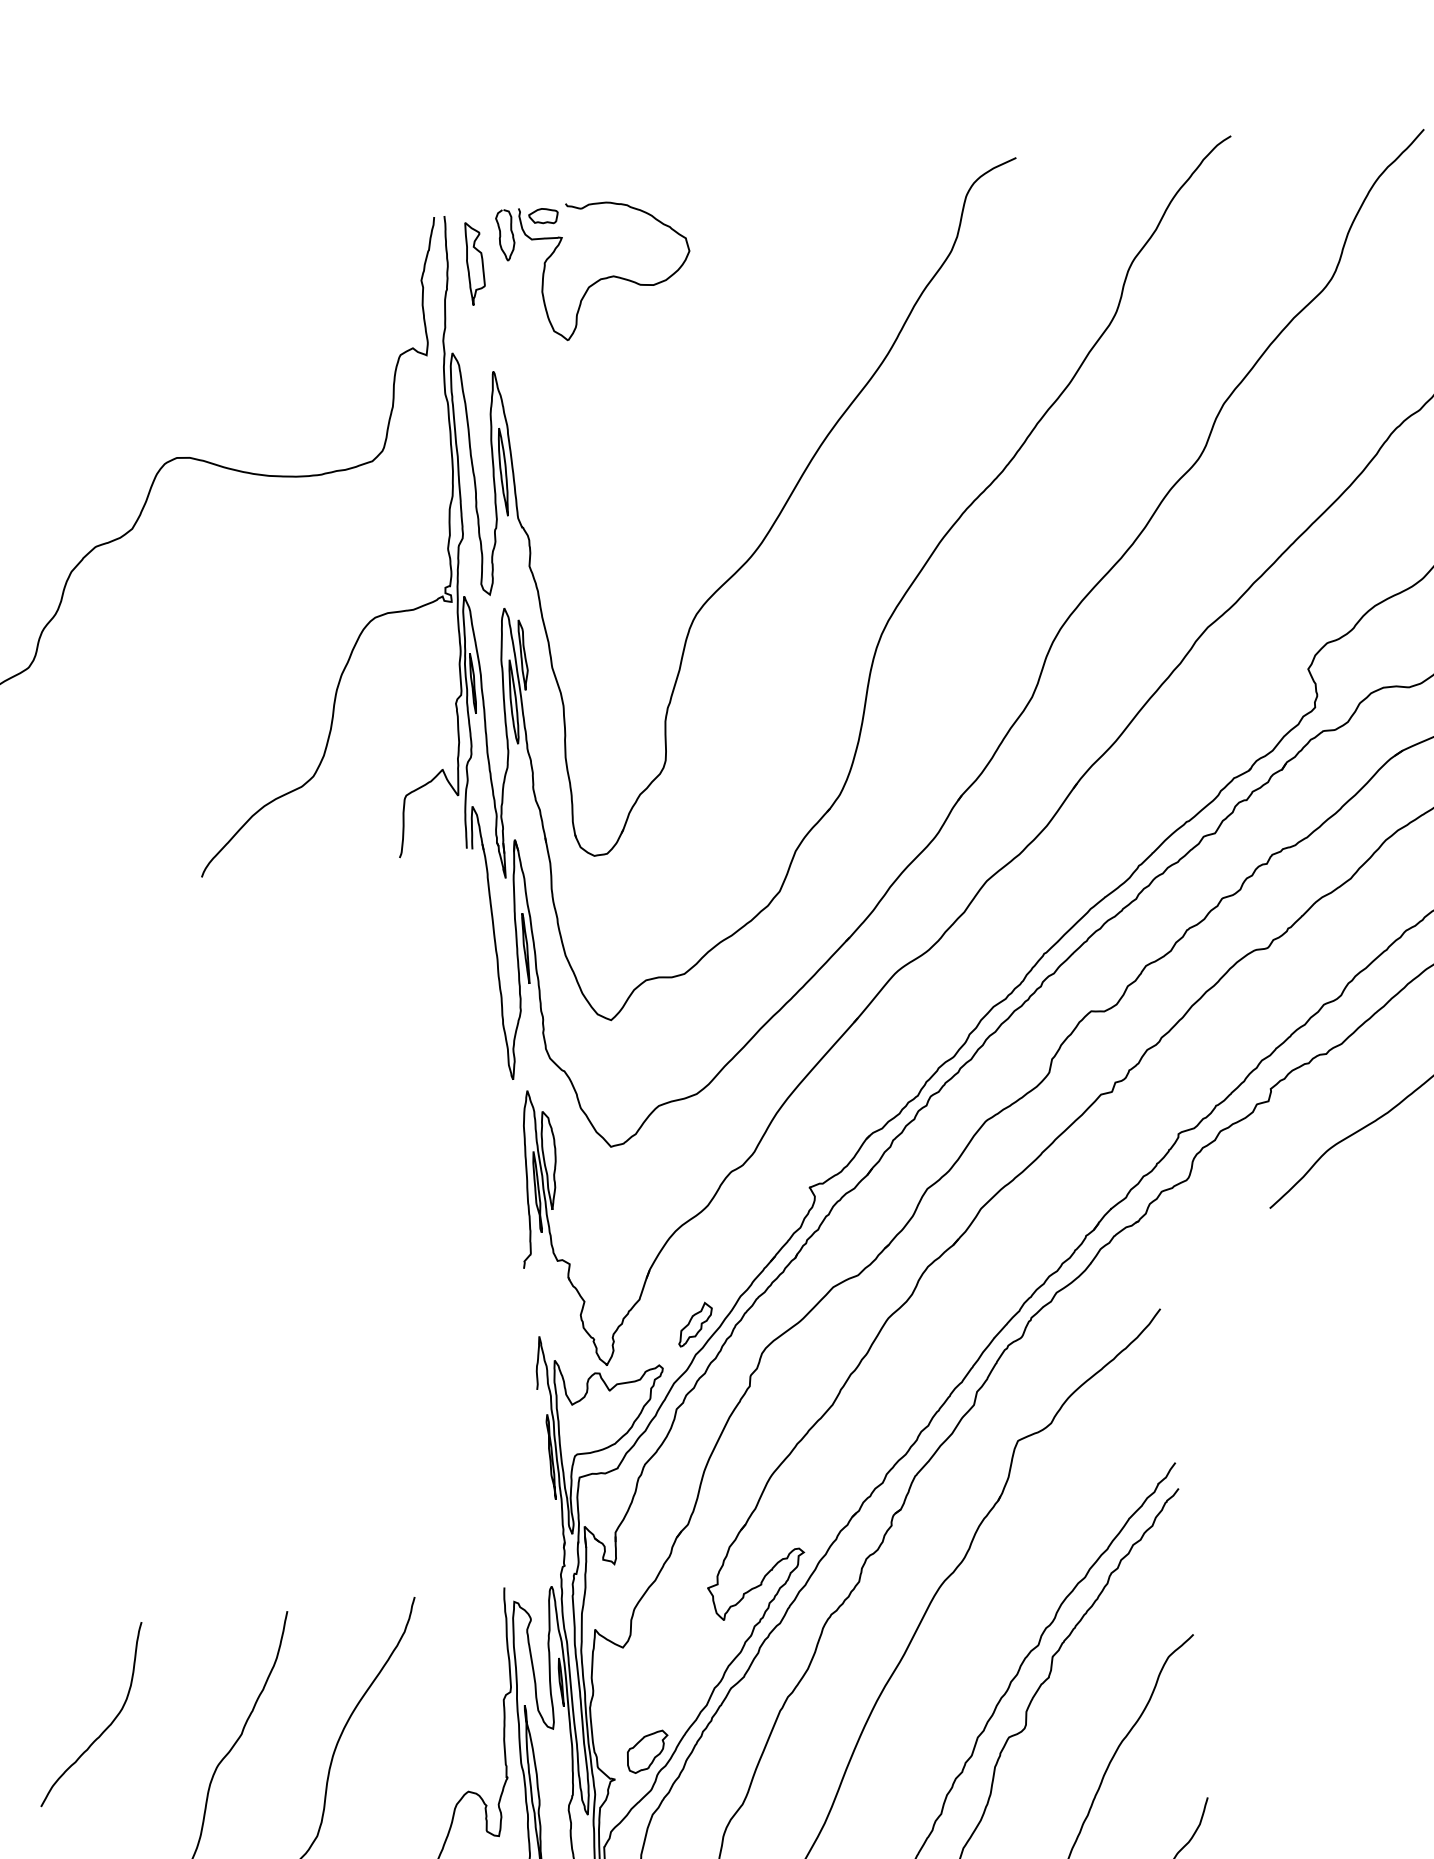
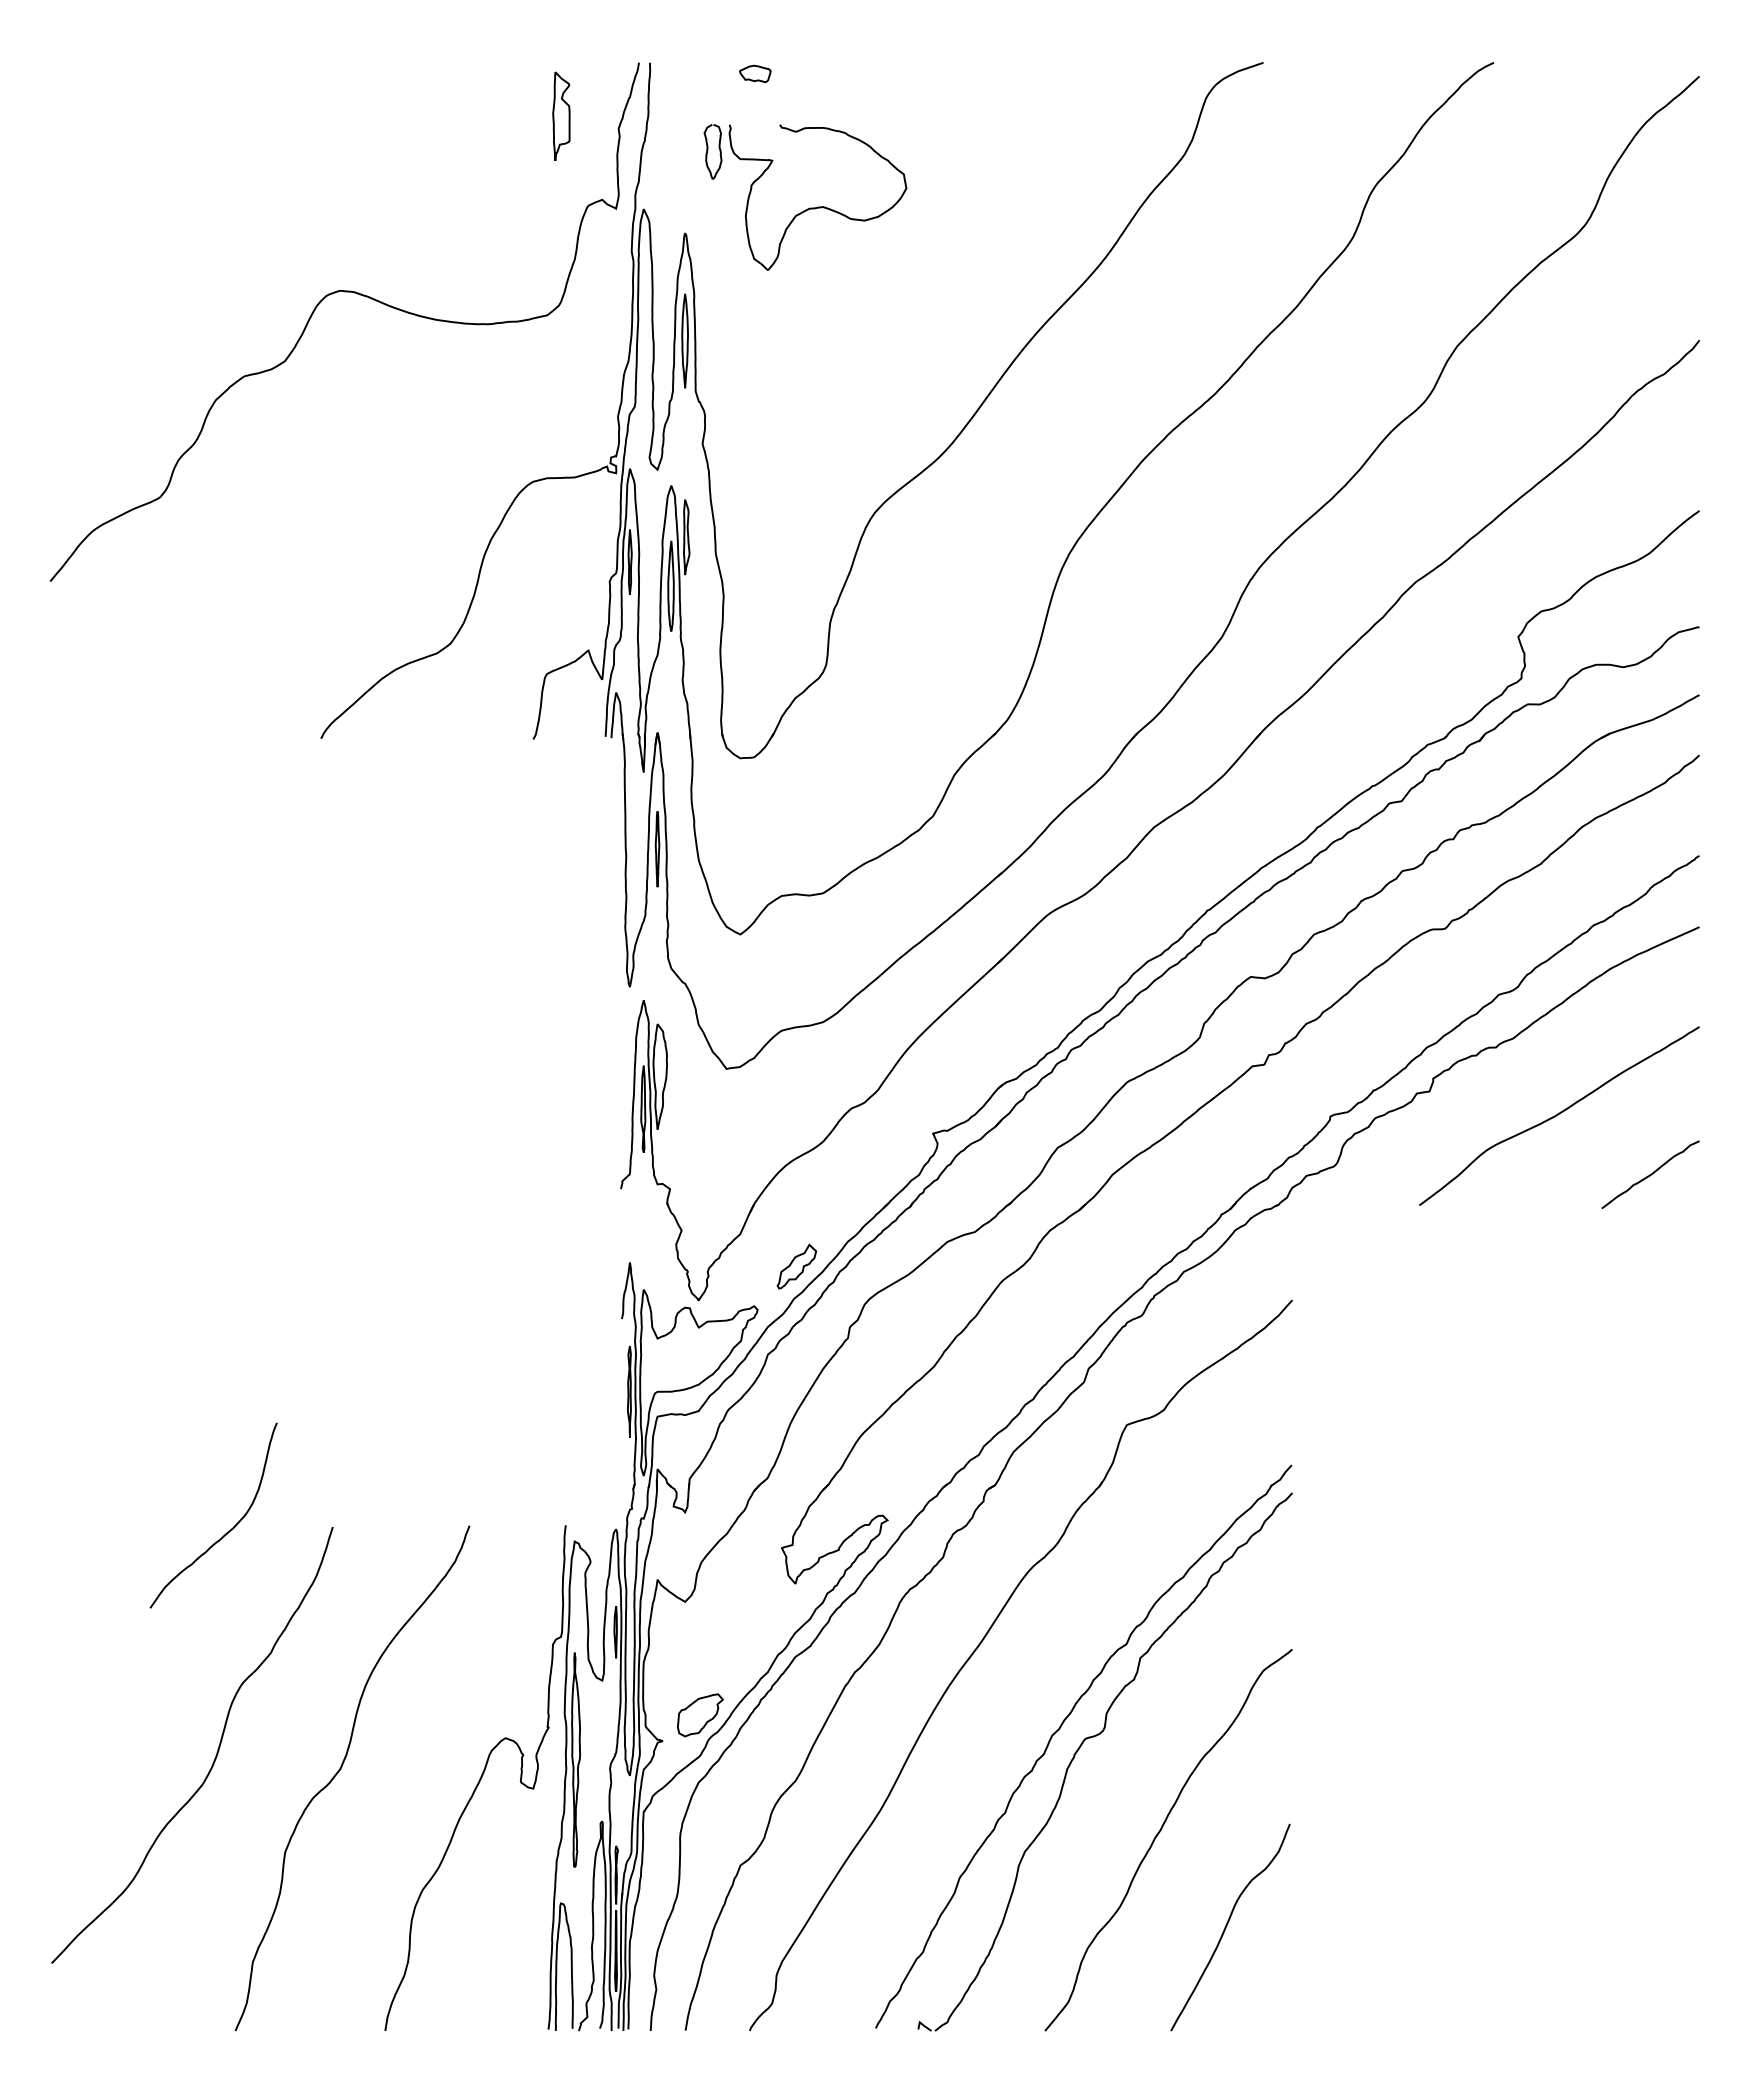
part: (475, 262) -> (561, 115), moved
part: (600, 278) -> (809, 207), moved
curve: (106, 1727) -> (228, 1530), moved

